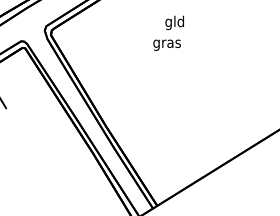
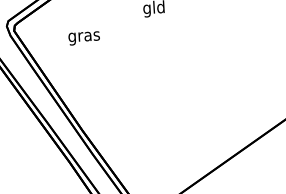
text: (166, 44) -> (83, 37), moved

